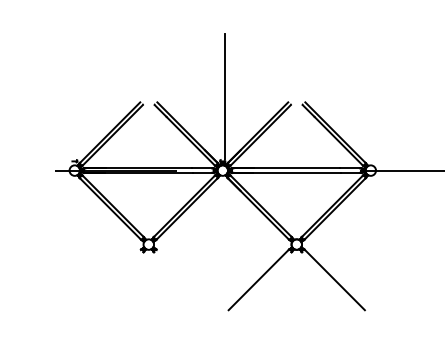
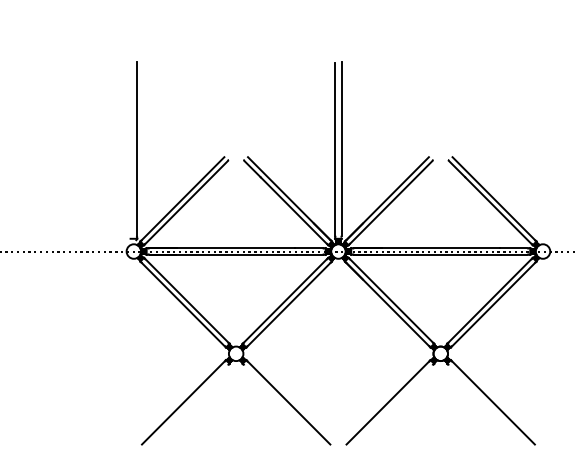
line: (77, 96) -> (137, 149), added
line: (220, 96) -> (335, 149), added
line: (110, 280) -> (183, 403), added
line: (186, 280) -> (288, 403), added

